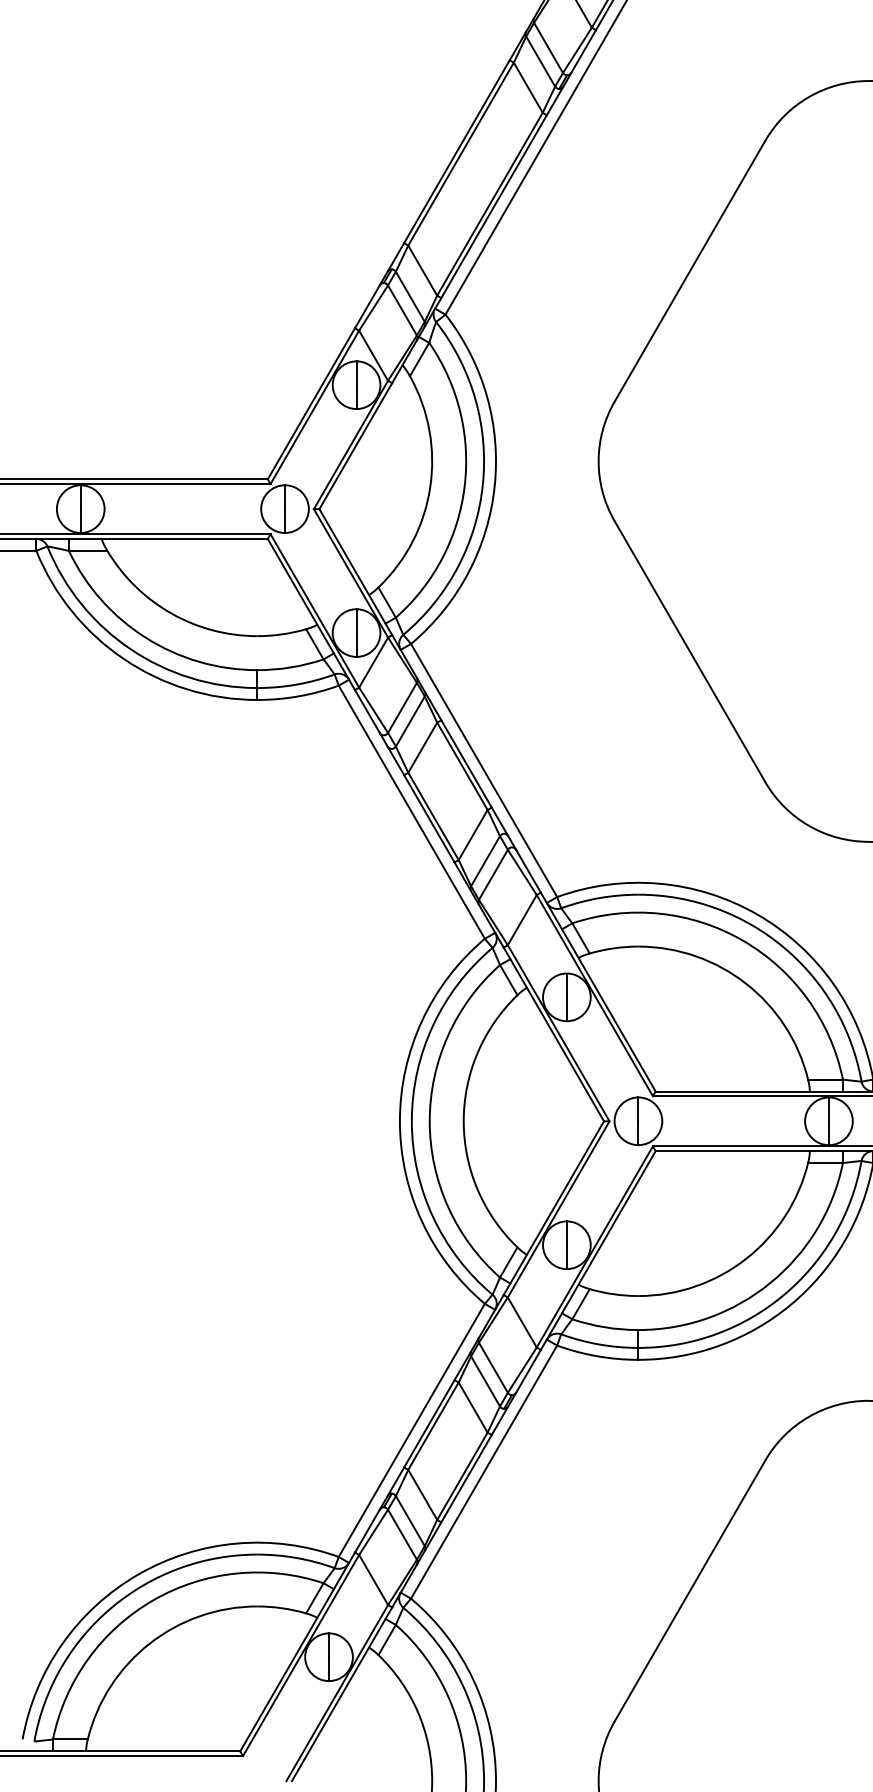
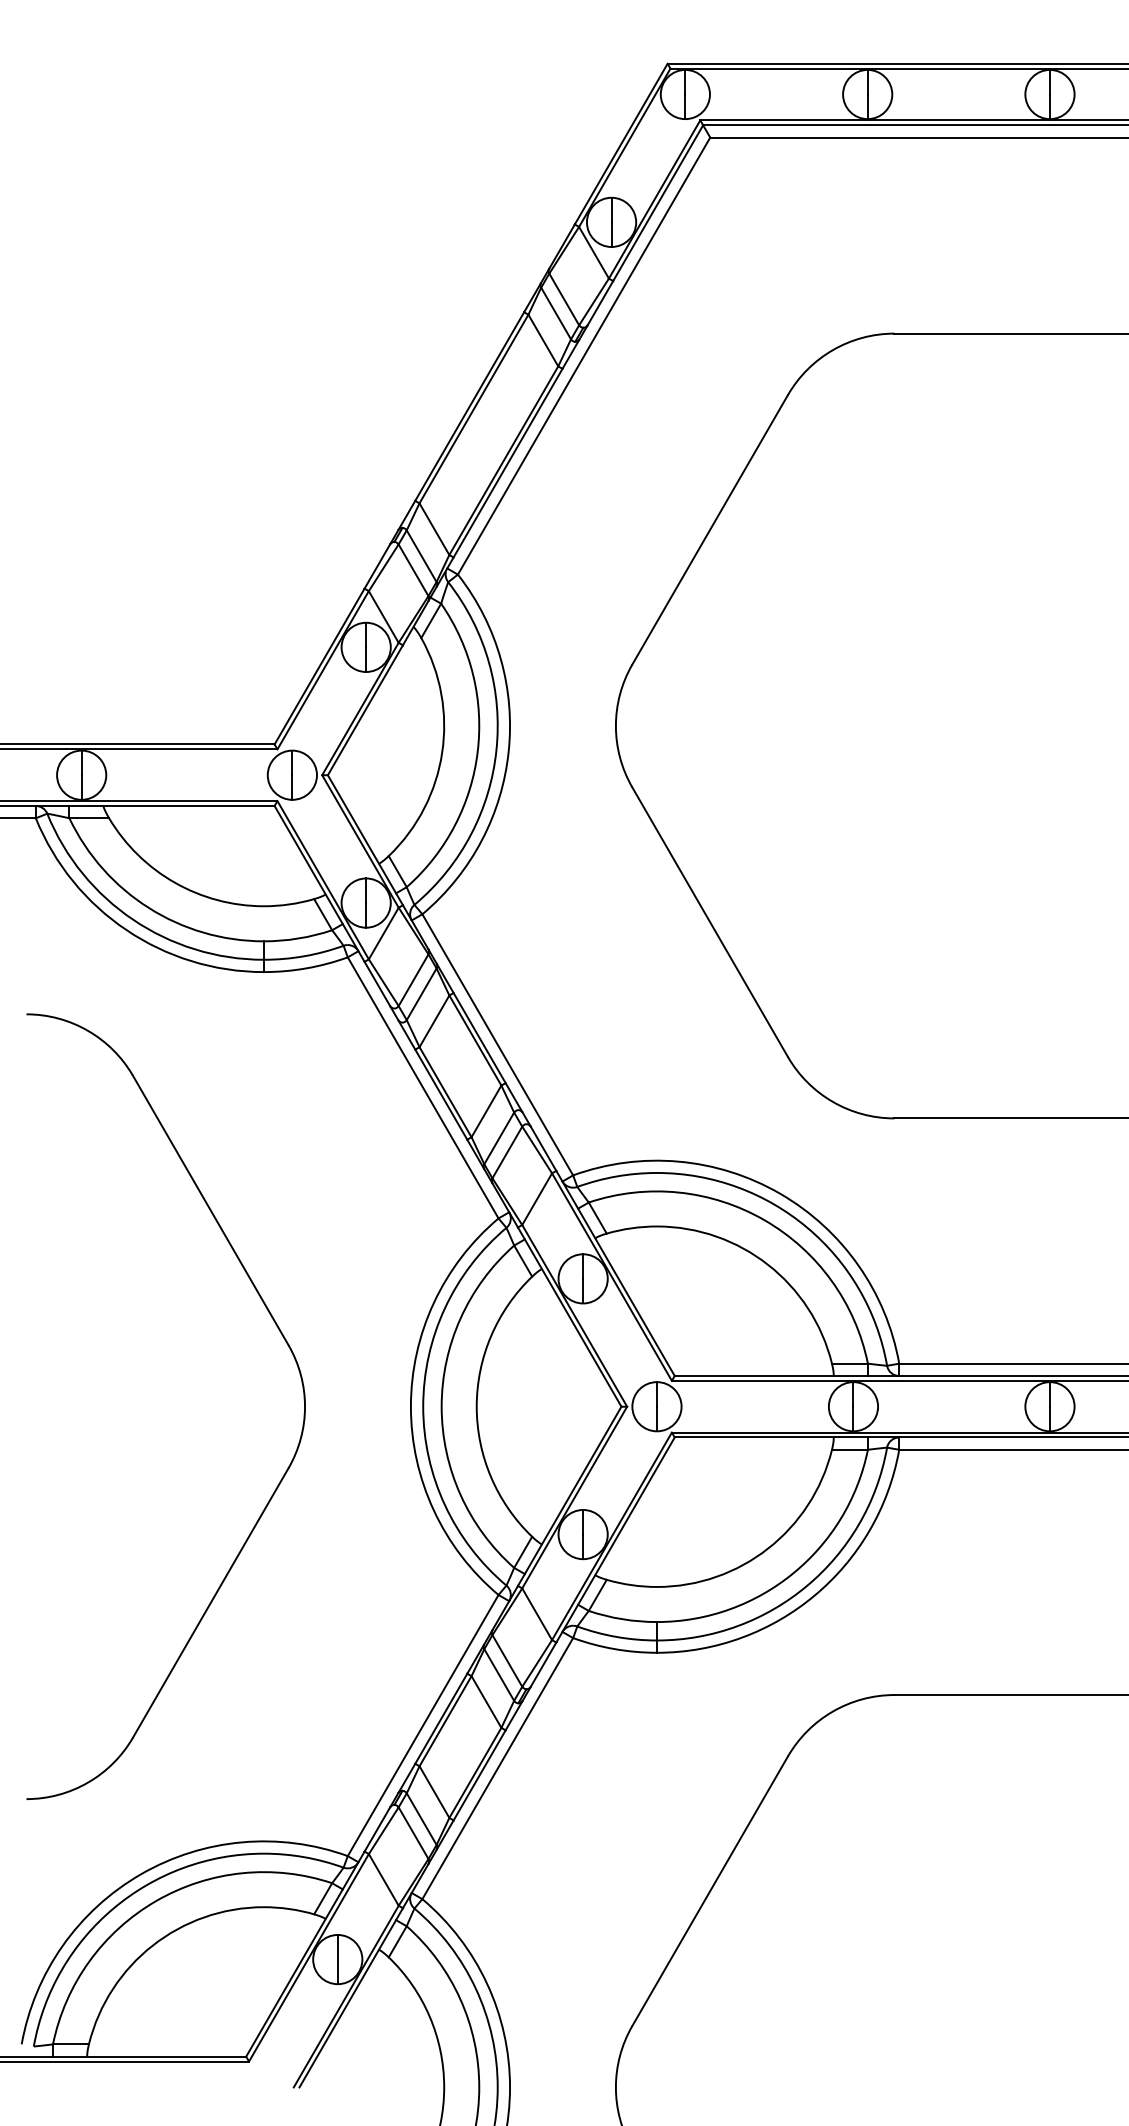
part: (278, 1059) -> (285, 1342), added

